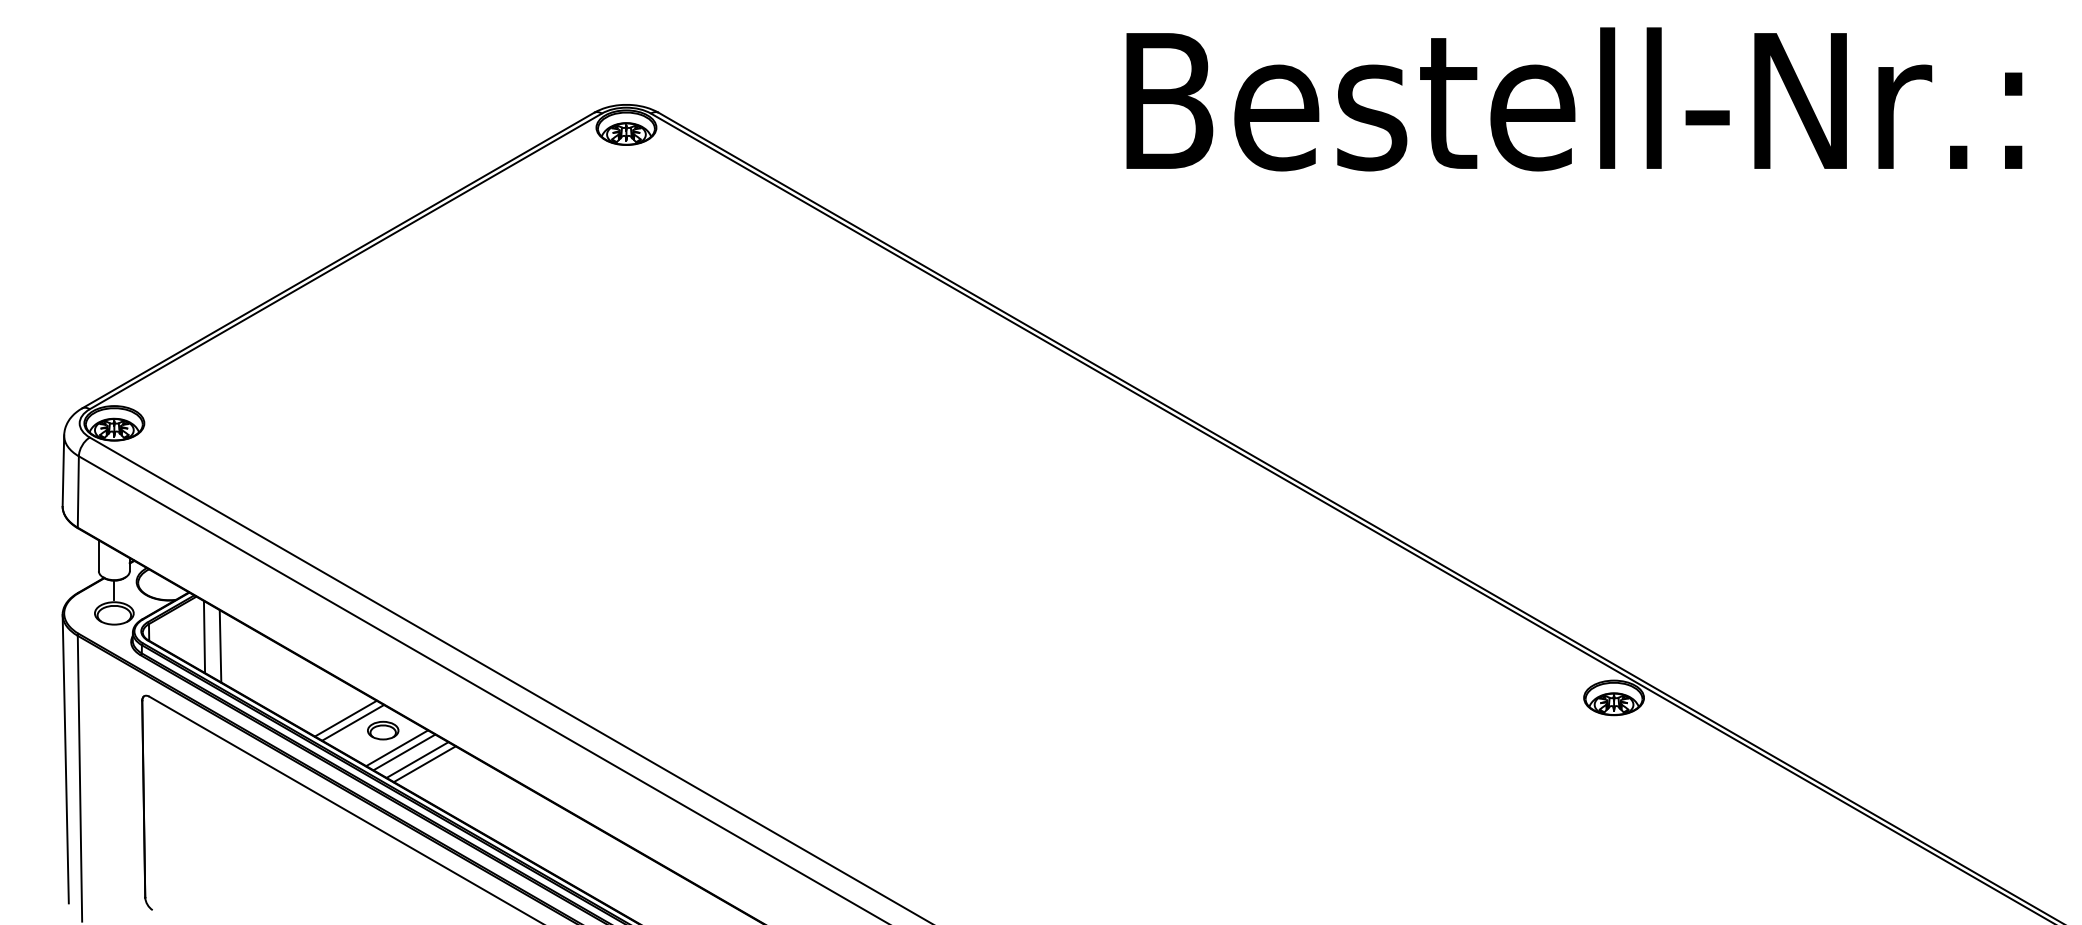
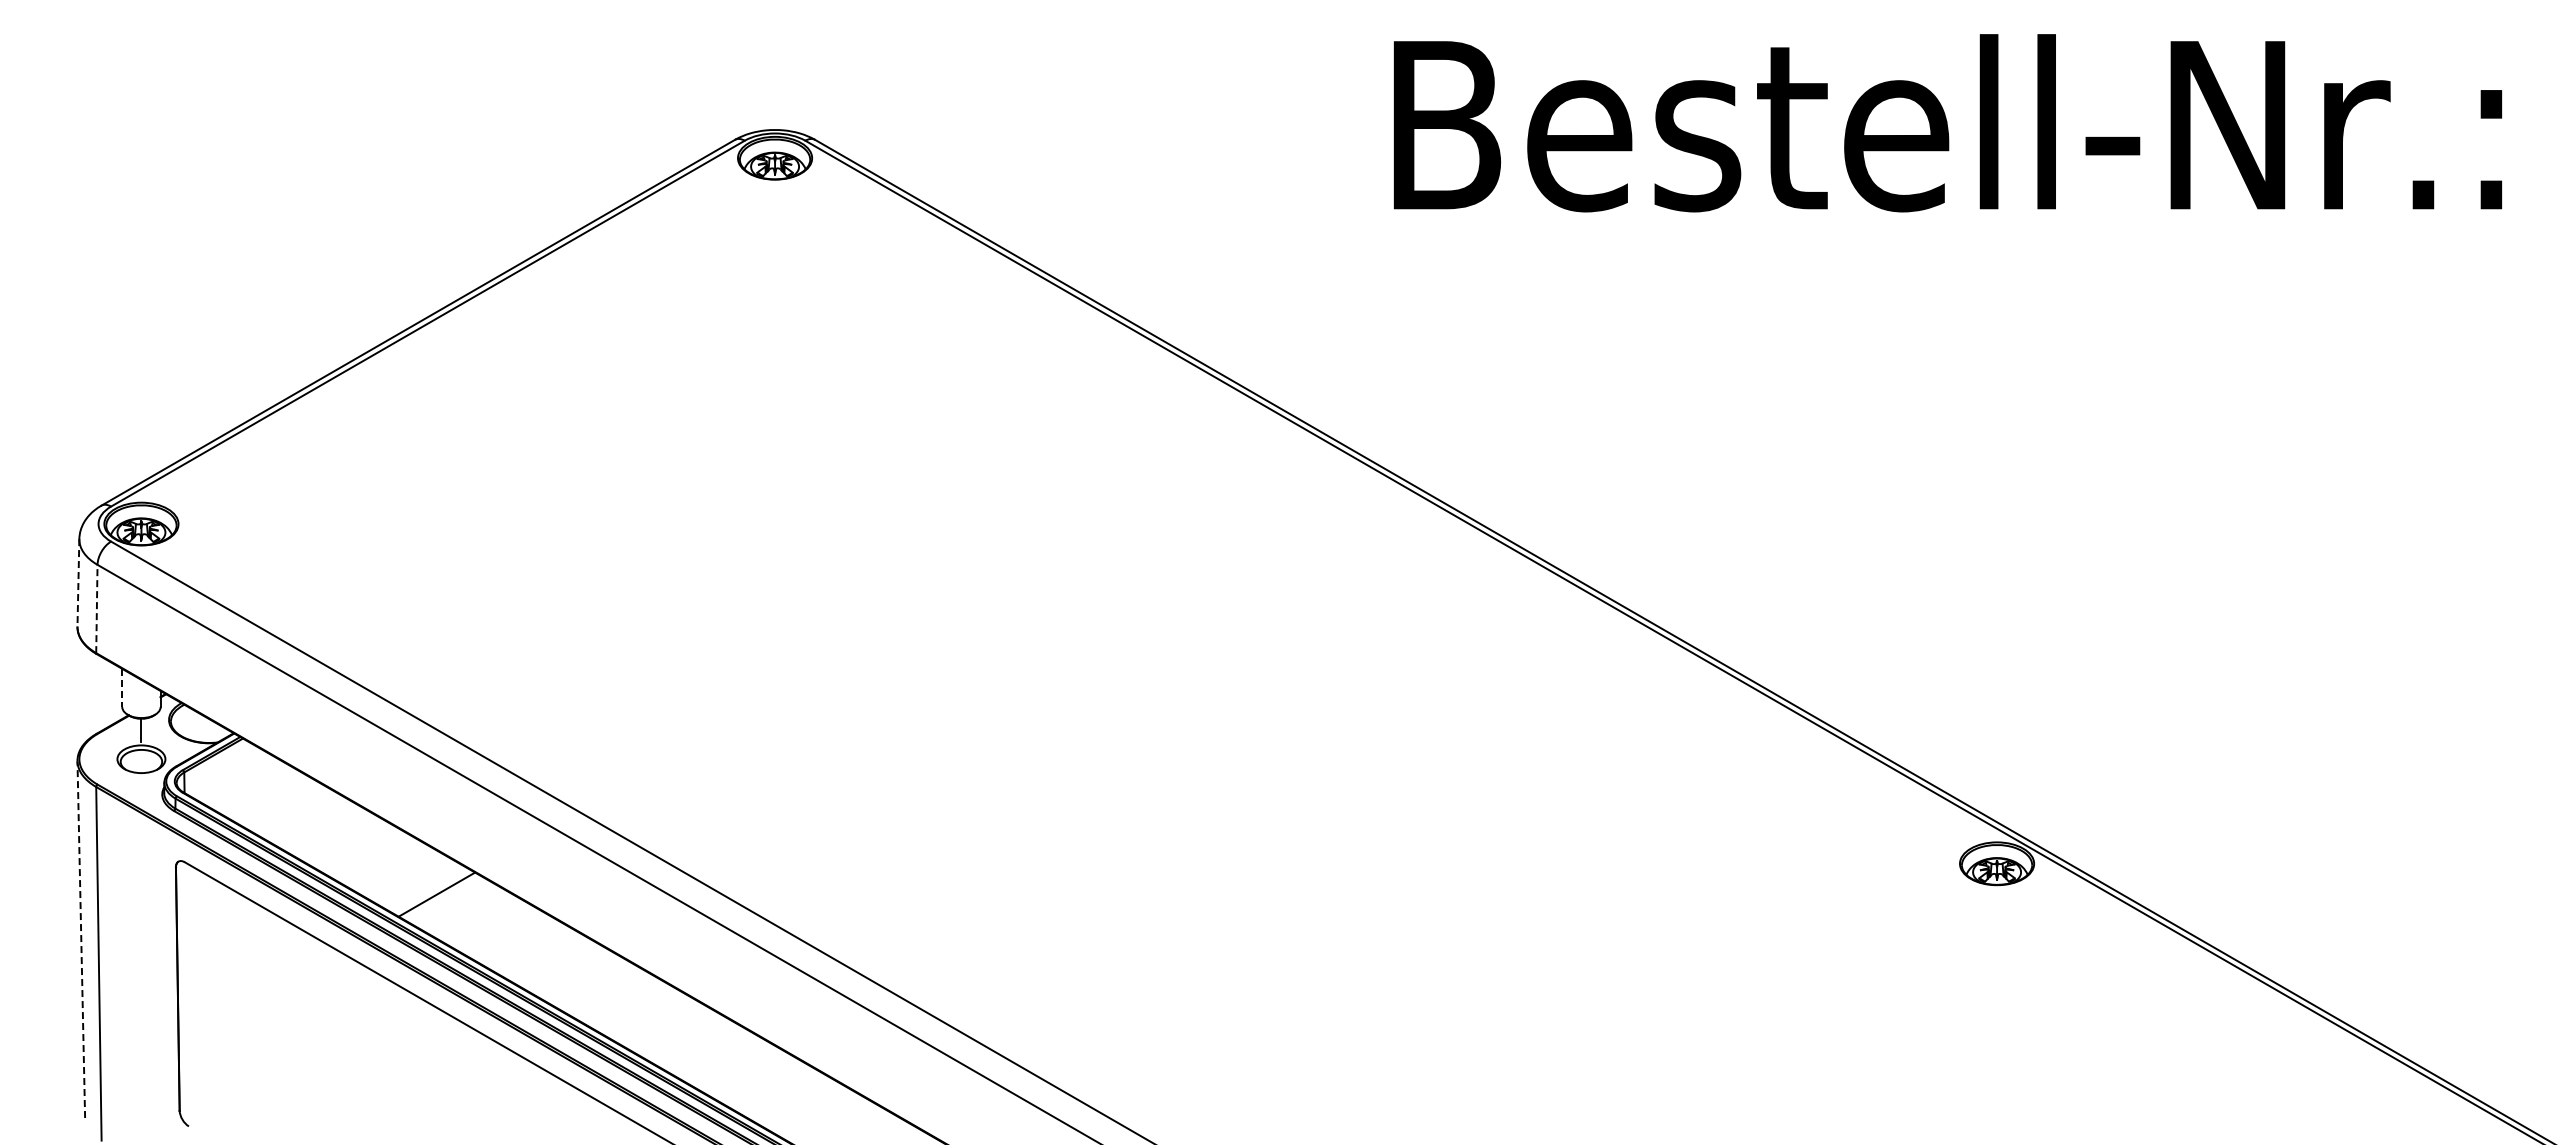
line: (63, 470) -> (78, 582), solid -> dashed
line: (78, 491) -> (96, 608), solid -> dashed
line: (99, 556) -> (122, 688), solid -> dashed
line: (204, 637) -> (252, 788), removed
line: (220, 645) -> (272, 799), removed
line: (345, 718) -> (427, 889), removed
part: (382, 730) -> (473, 904), removed
line: (397, 748) -> (491, 926), removed
line: (404, 752) -> (500, 931), removed
line: (65, 759) -> (81, 939), solid -> dashed
line: (417, 759) -> (516, 940), removed
line: (424, 763) -> (525, 945), removed

